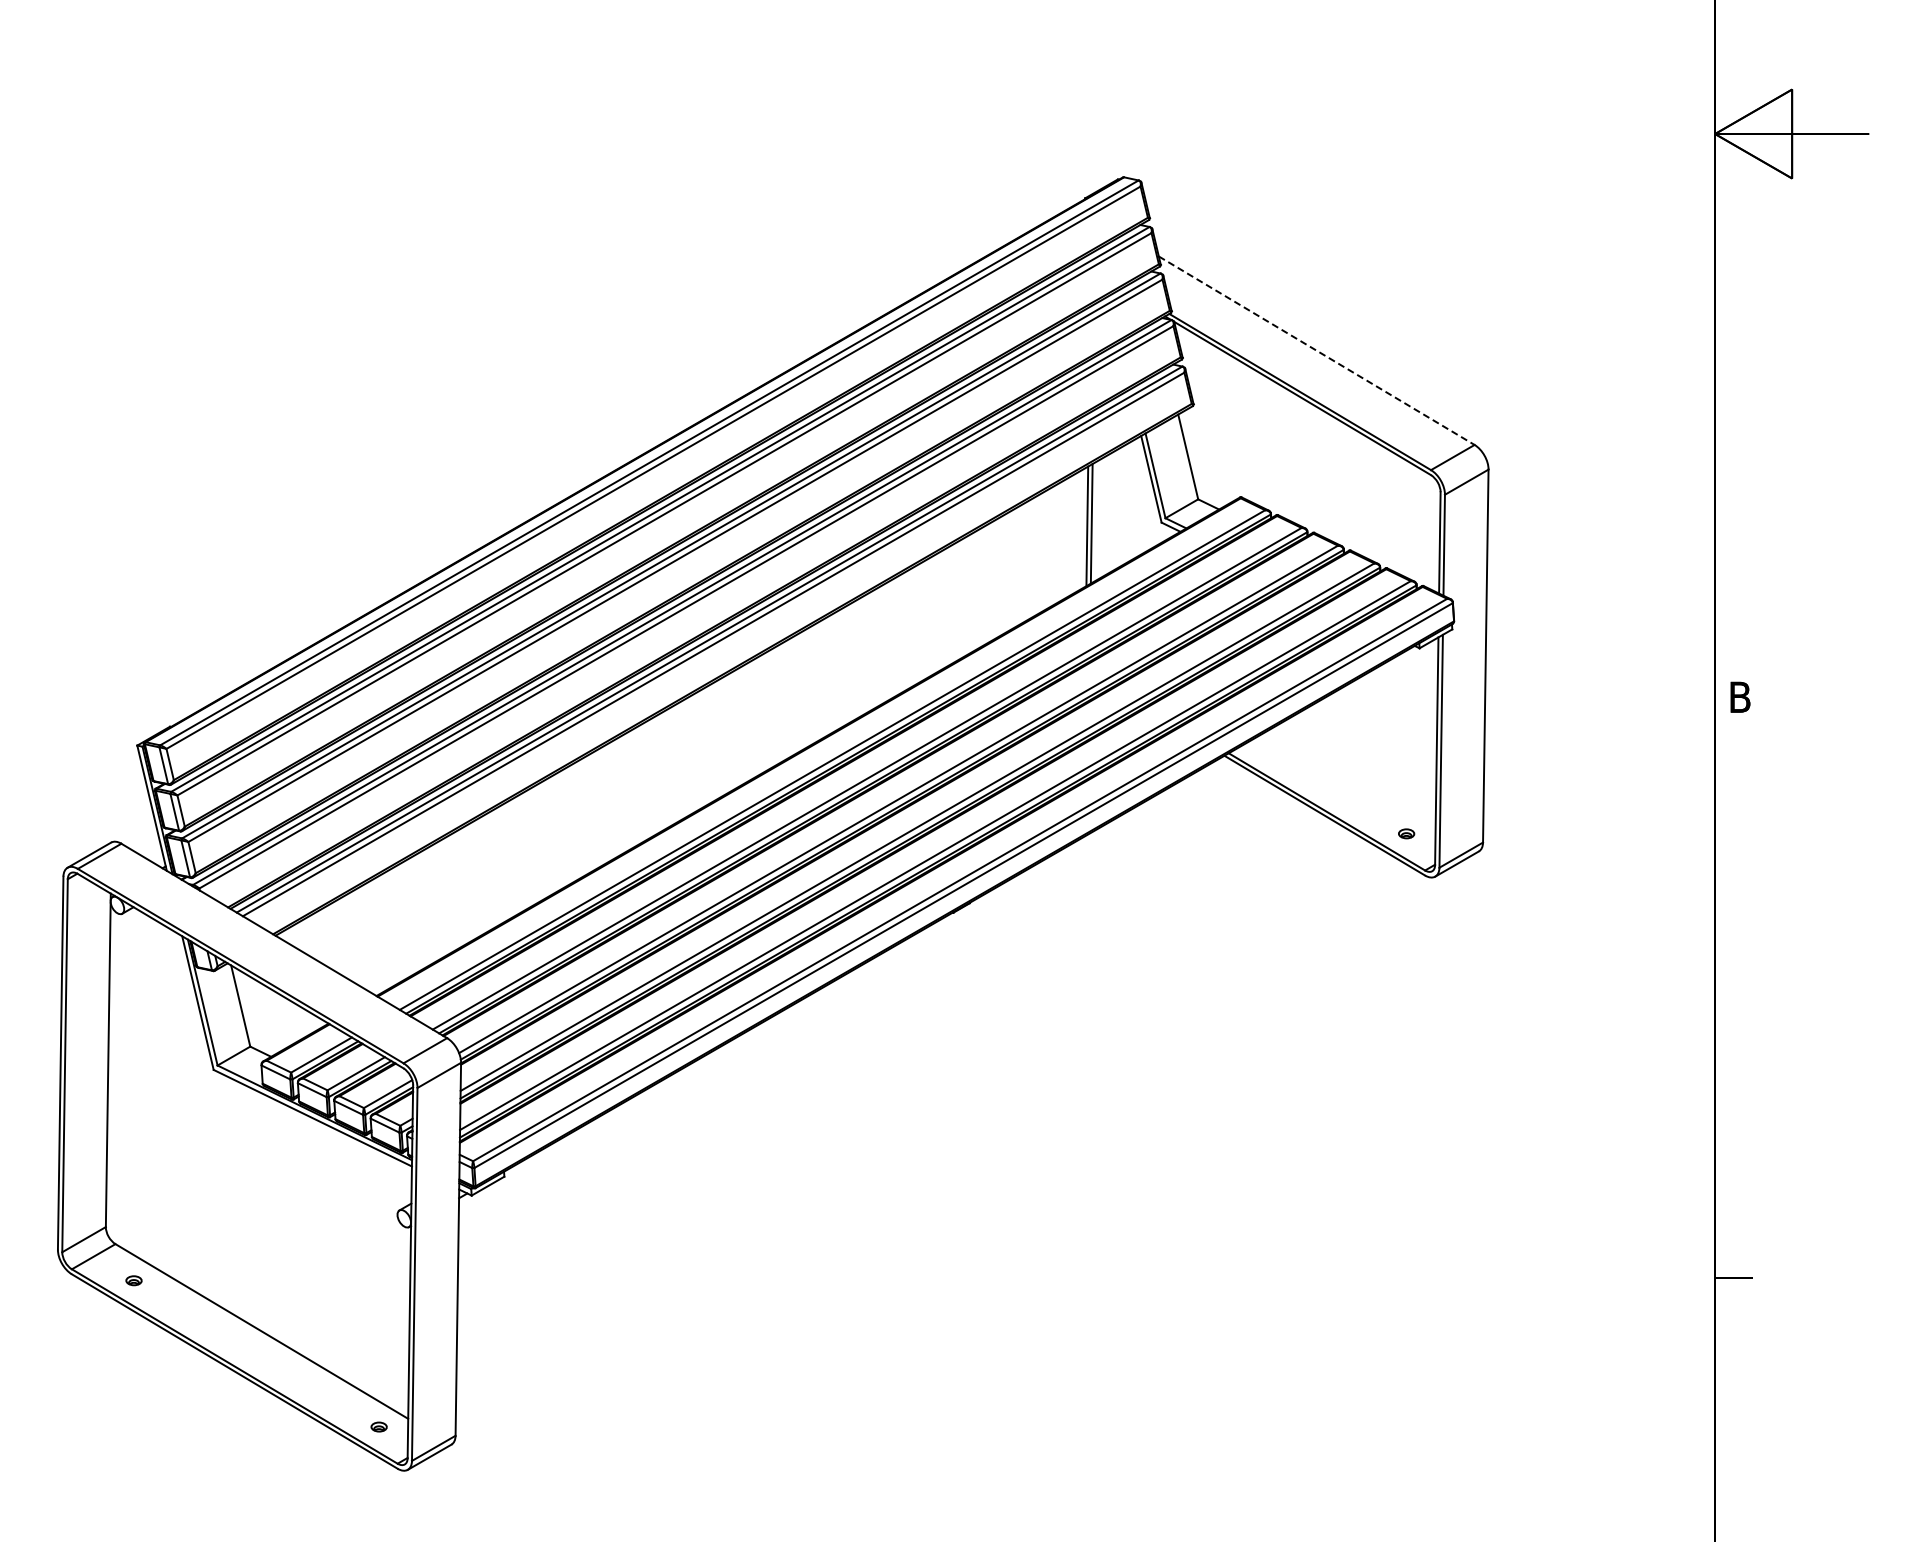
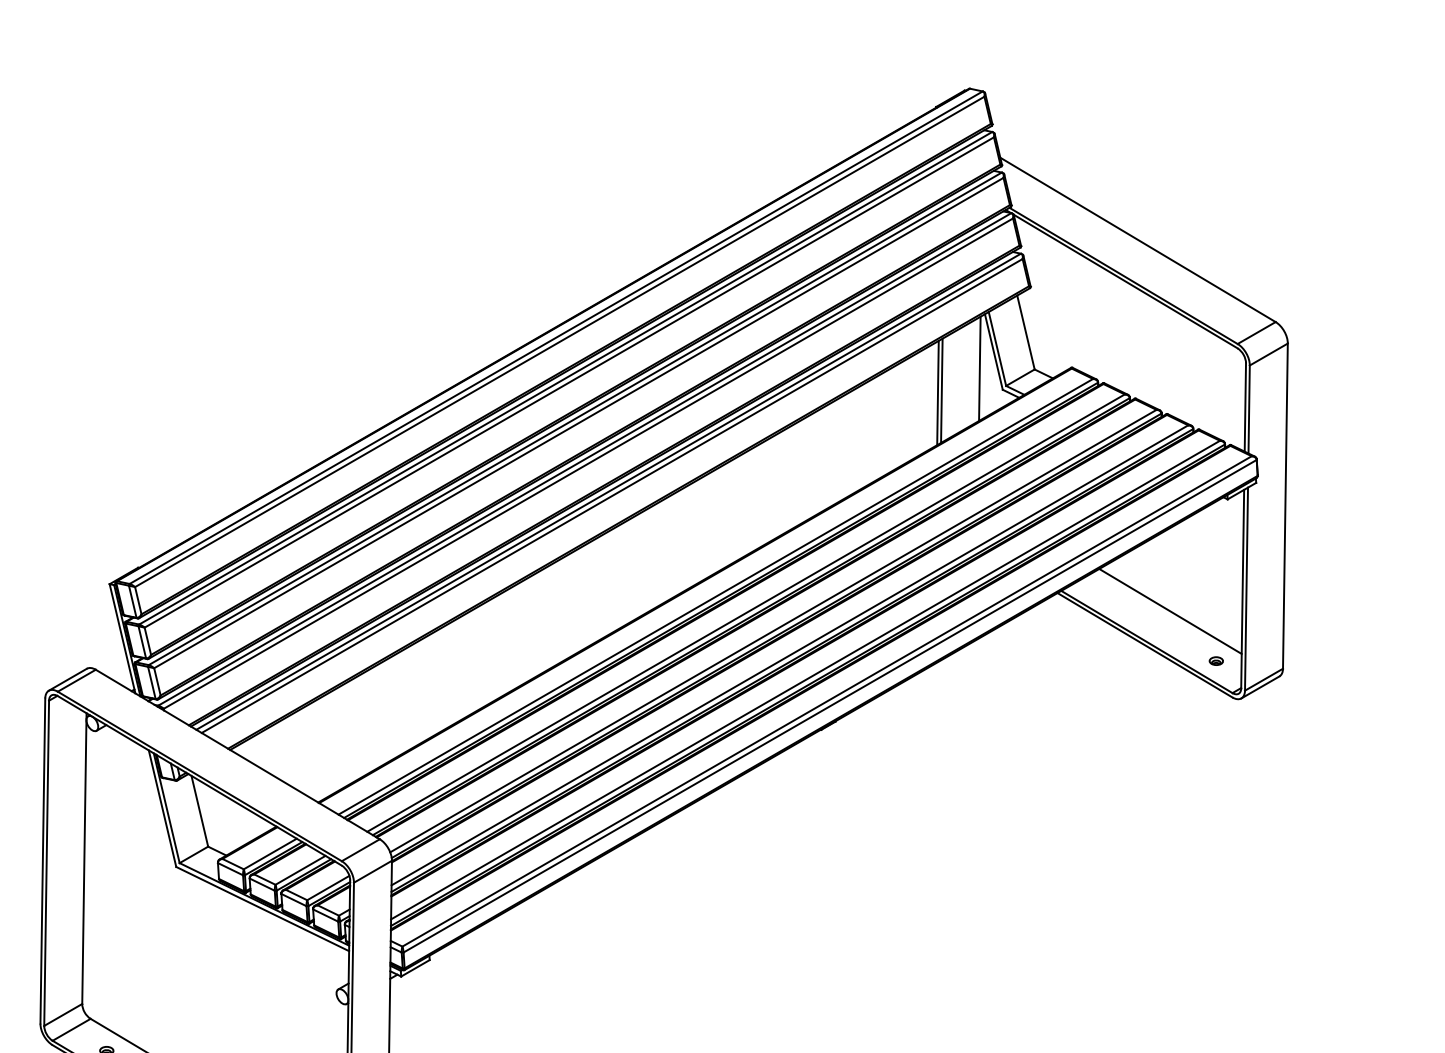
line: (1316, 350) -> (1137, 239), dashed -> solid
line: (1135, 498) -> (979, 368), added
line: (1353, 776) -> (1170, 611), added

